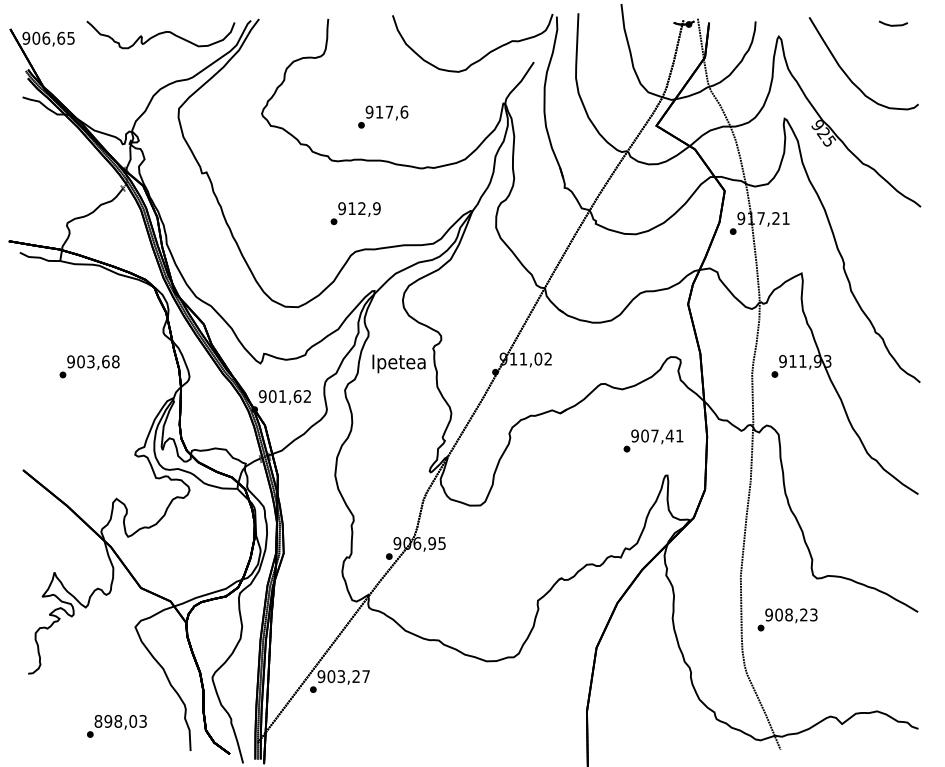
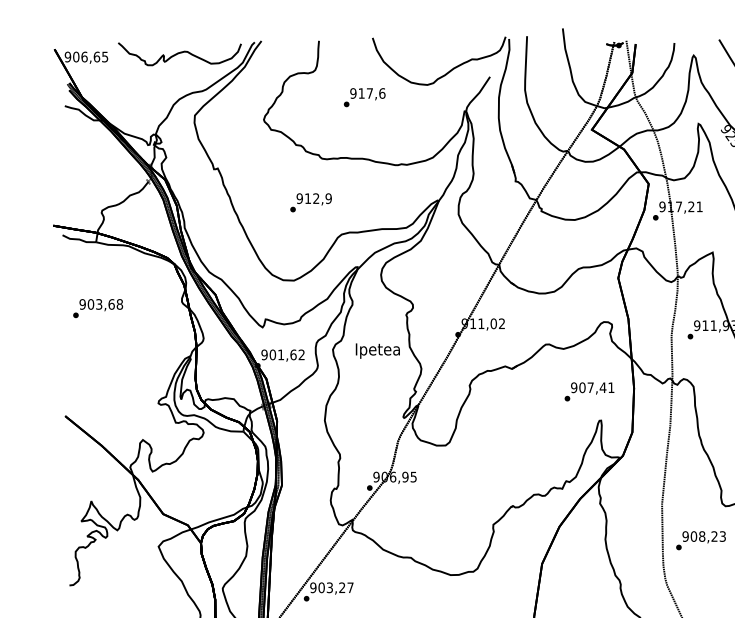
text: (383, 116) -> (364, 97), moved
text: (355, 213) -> (310, 202), moved
text: (398, 363) -> (377, 350), moved
text: (89, 366) -> (98, 308), moved

